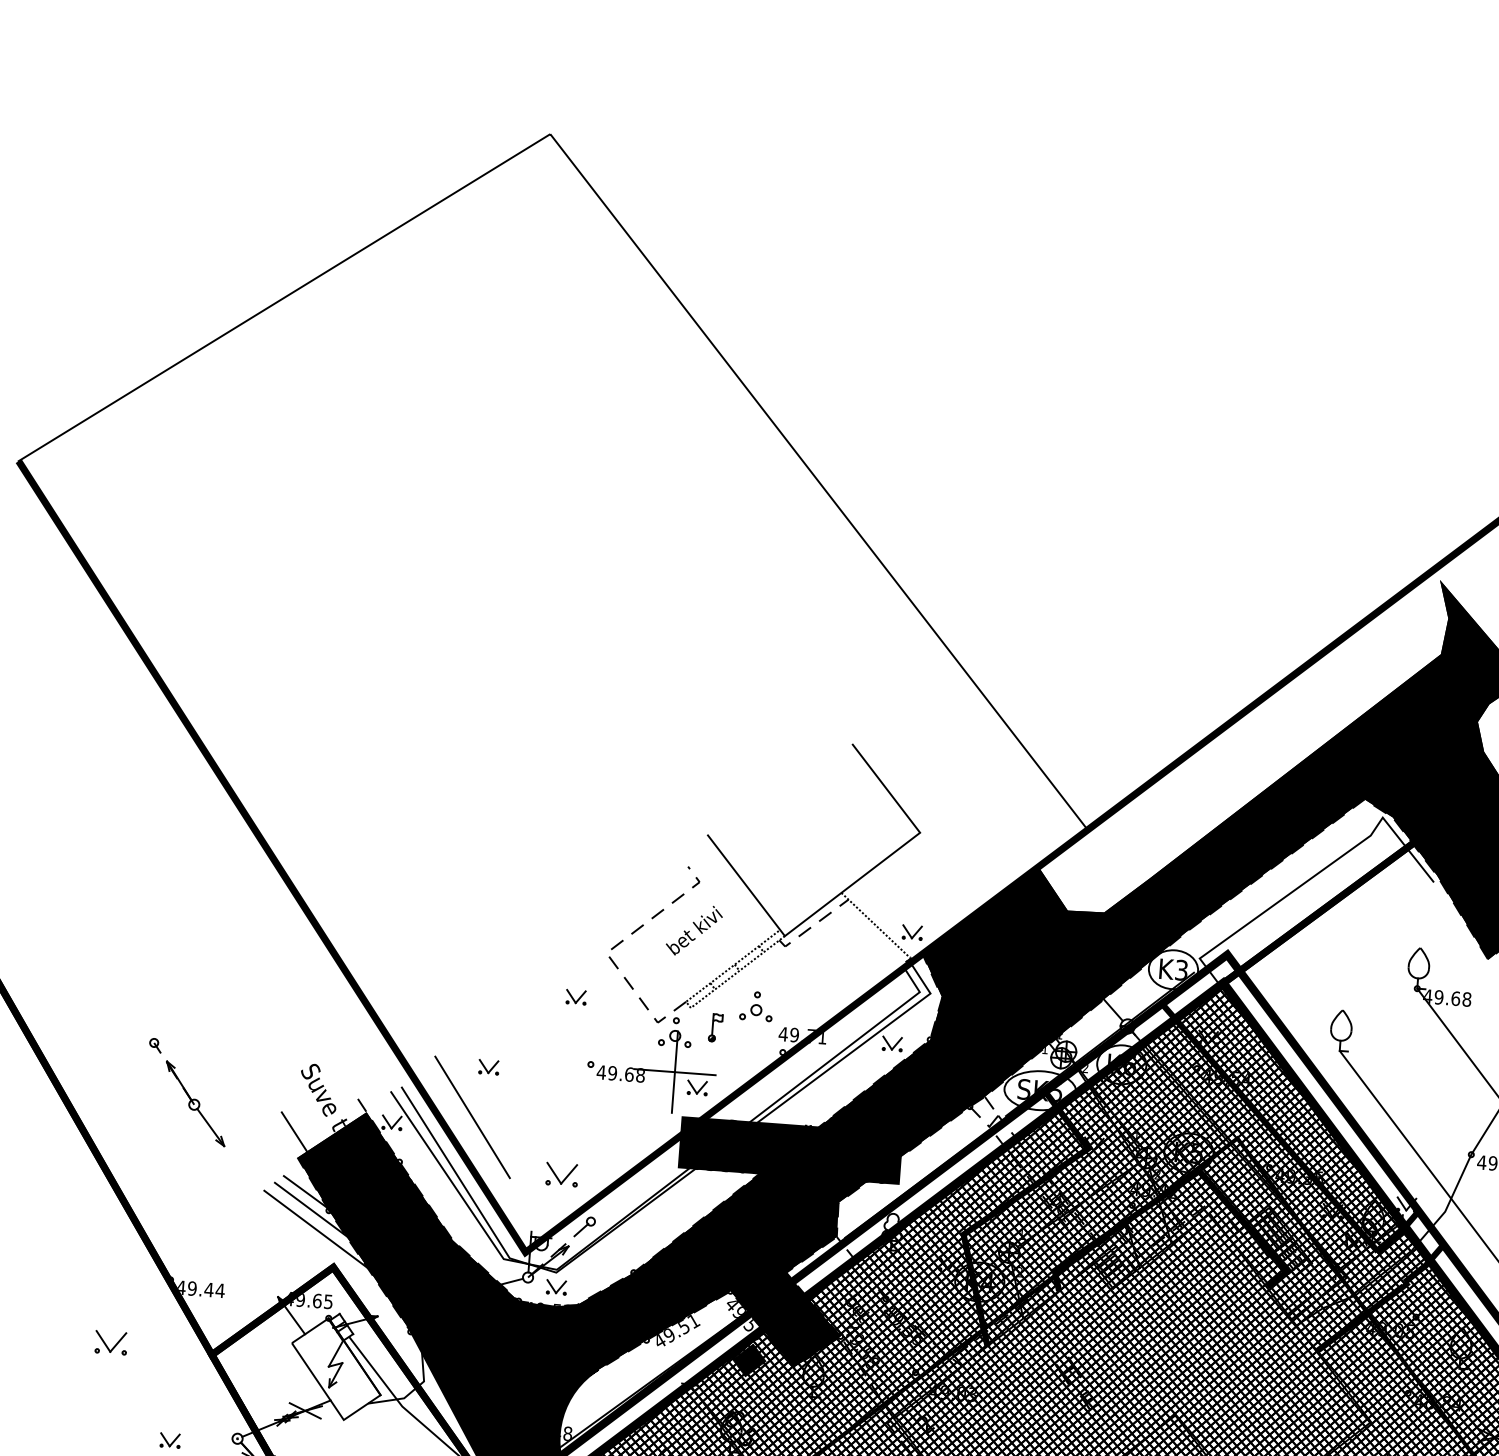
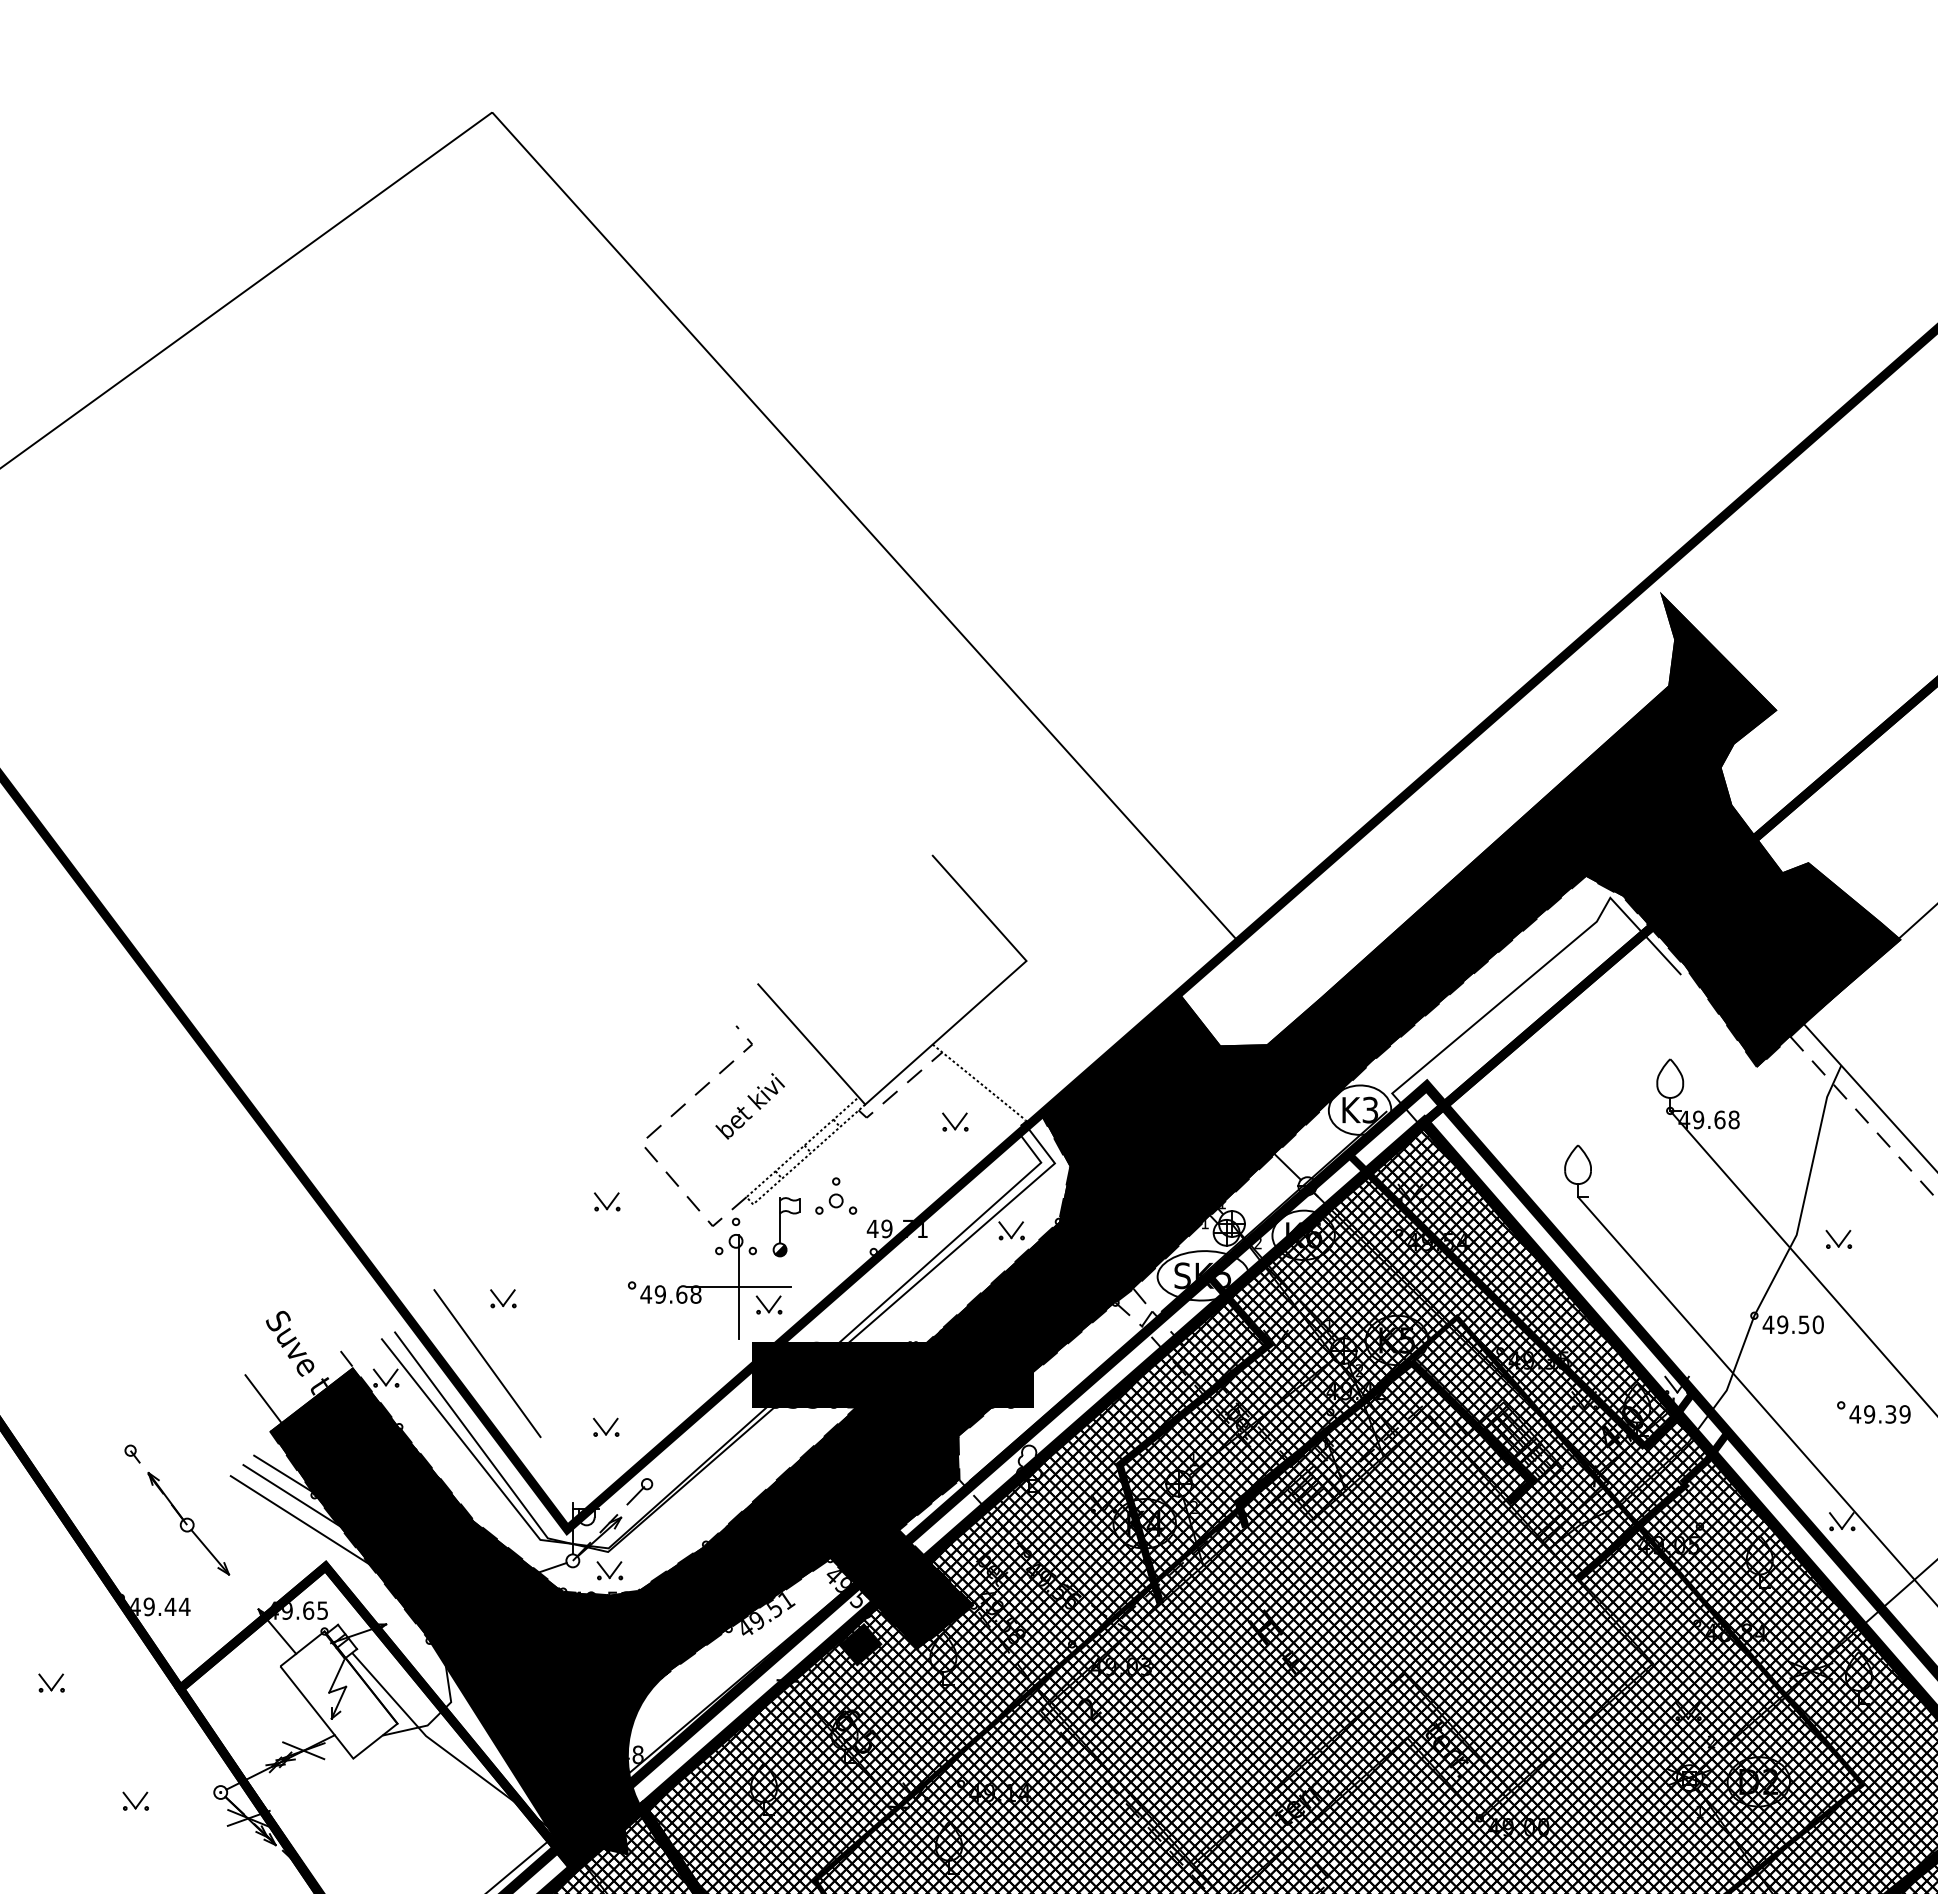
part: (912, 932) -> (955, 1121), moved
part: (715, 1028) -> (786, 1227), size x1.67
part: (187, 1091) -> (177, 1509), moved
part: (562, 1173) -> (606, 1426), size x0.62
part: (111, 1342) -> (51, 1682), size x0.62

